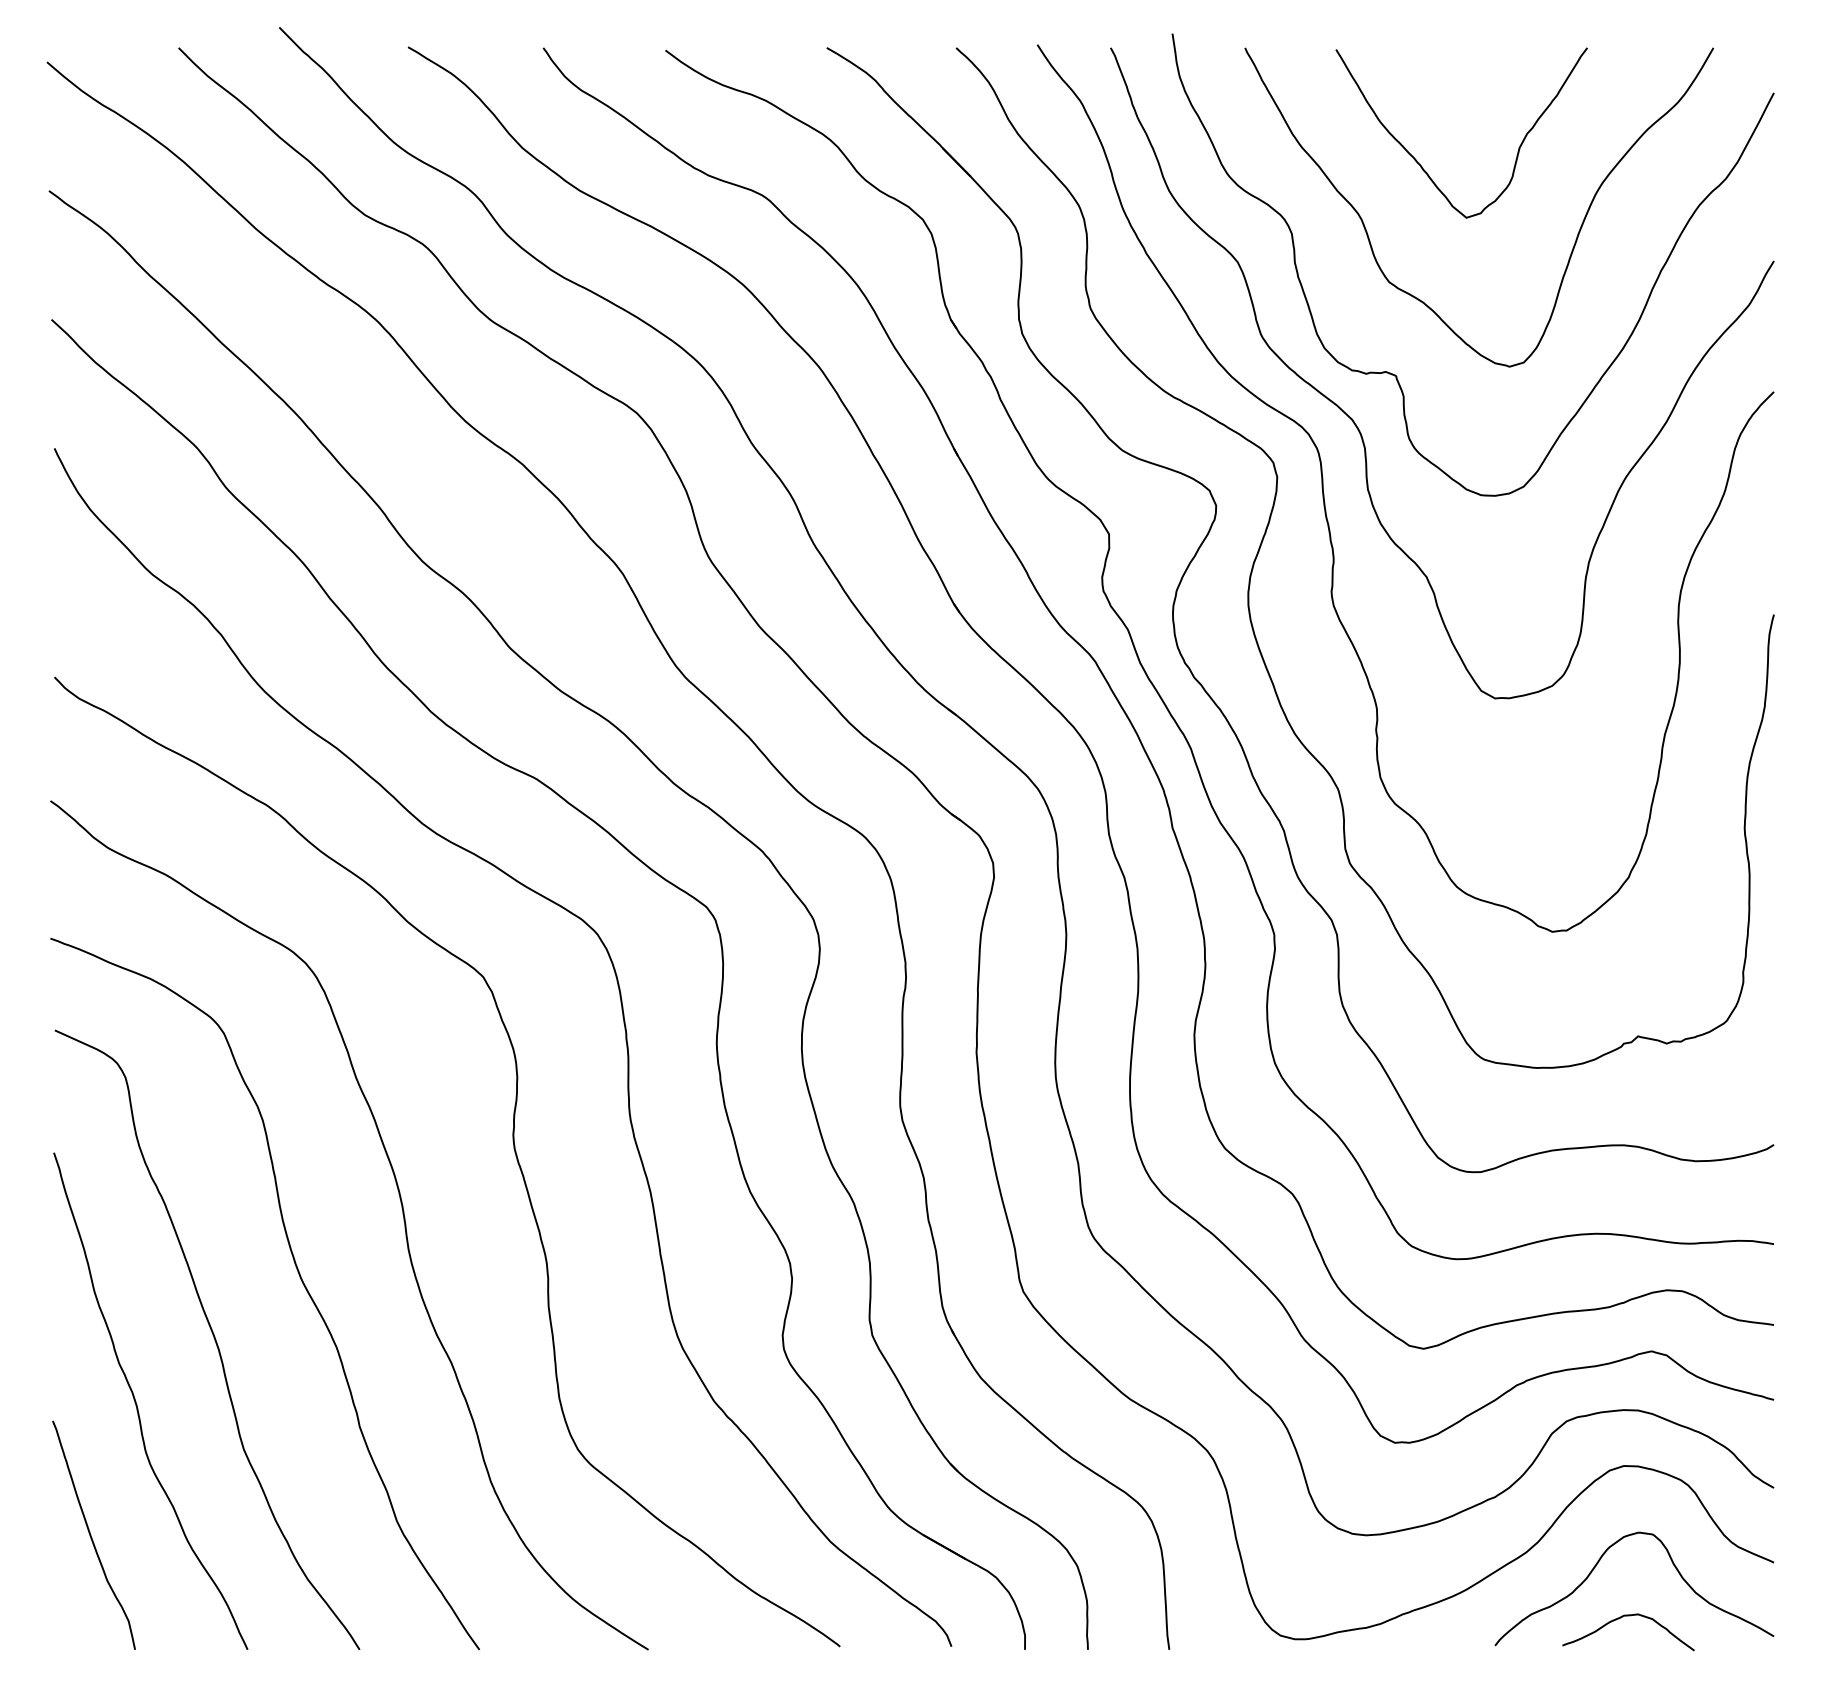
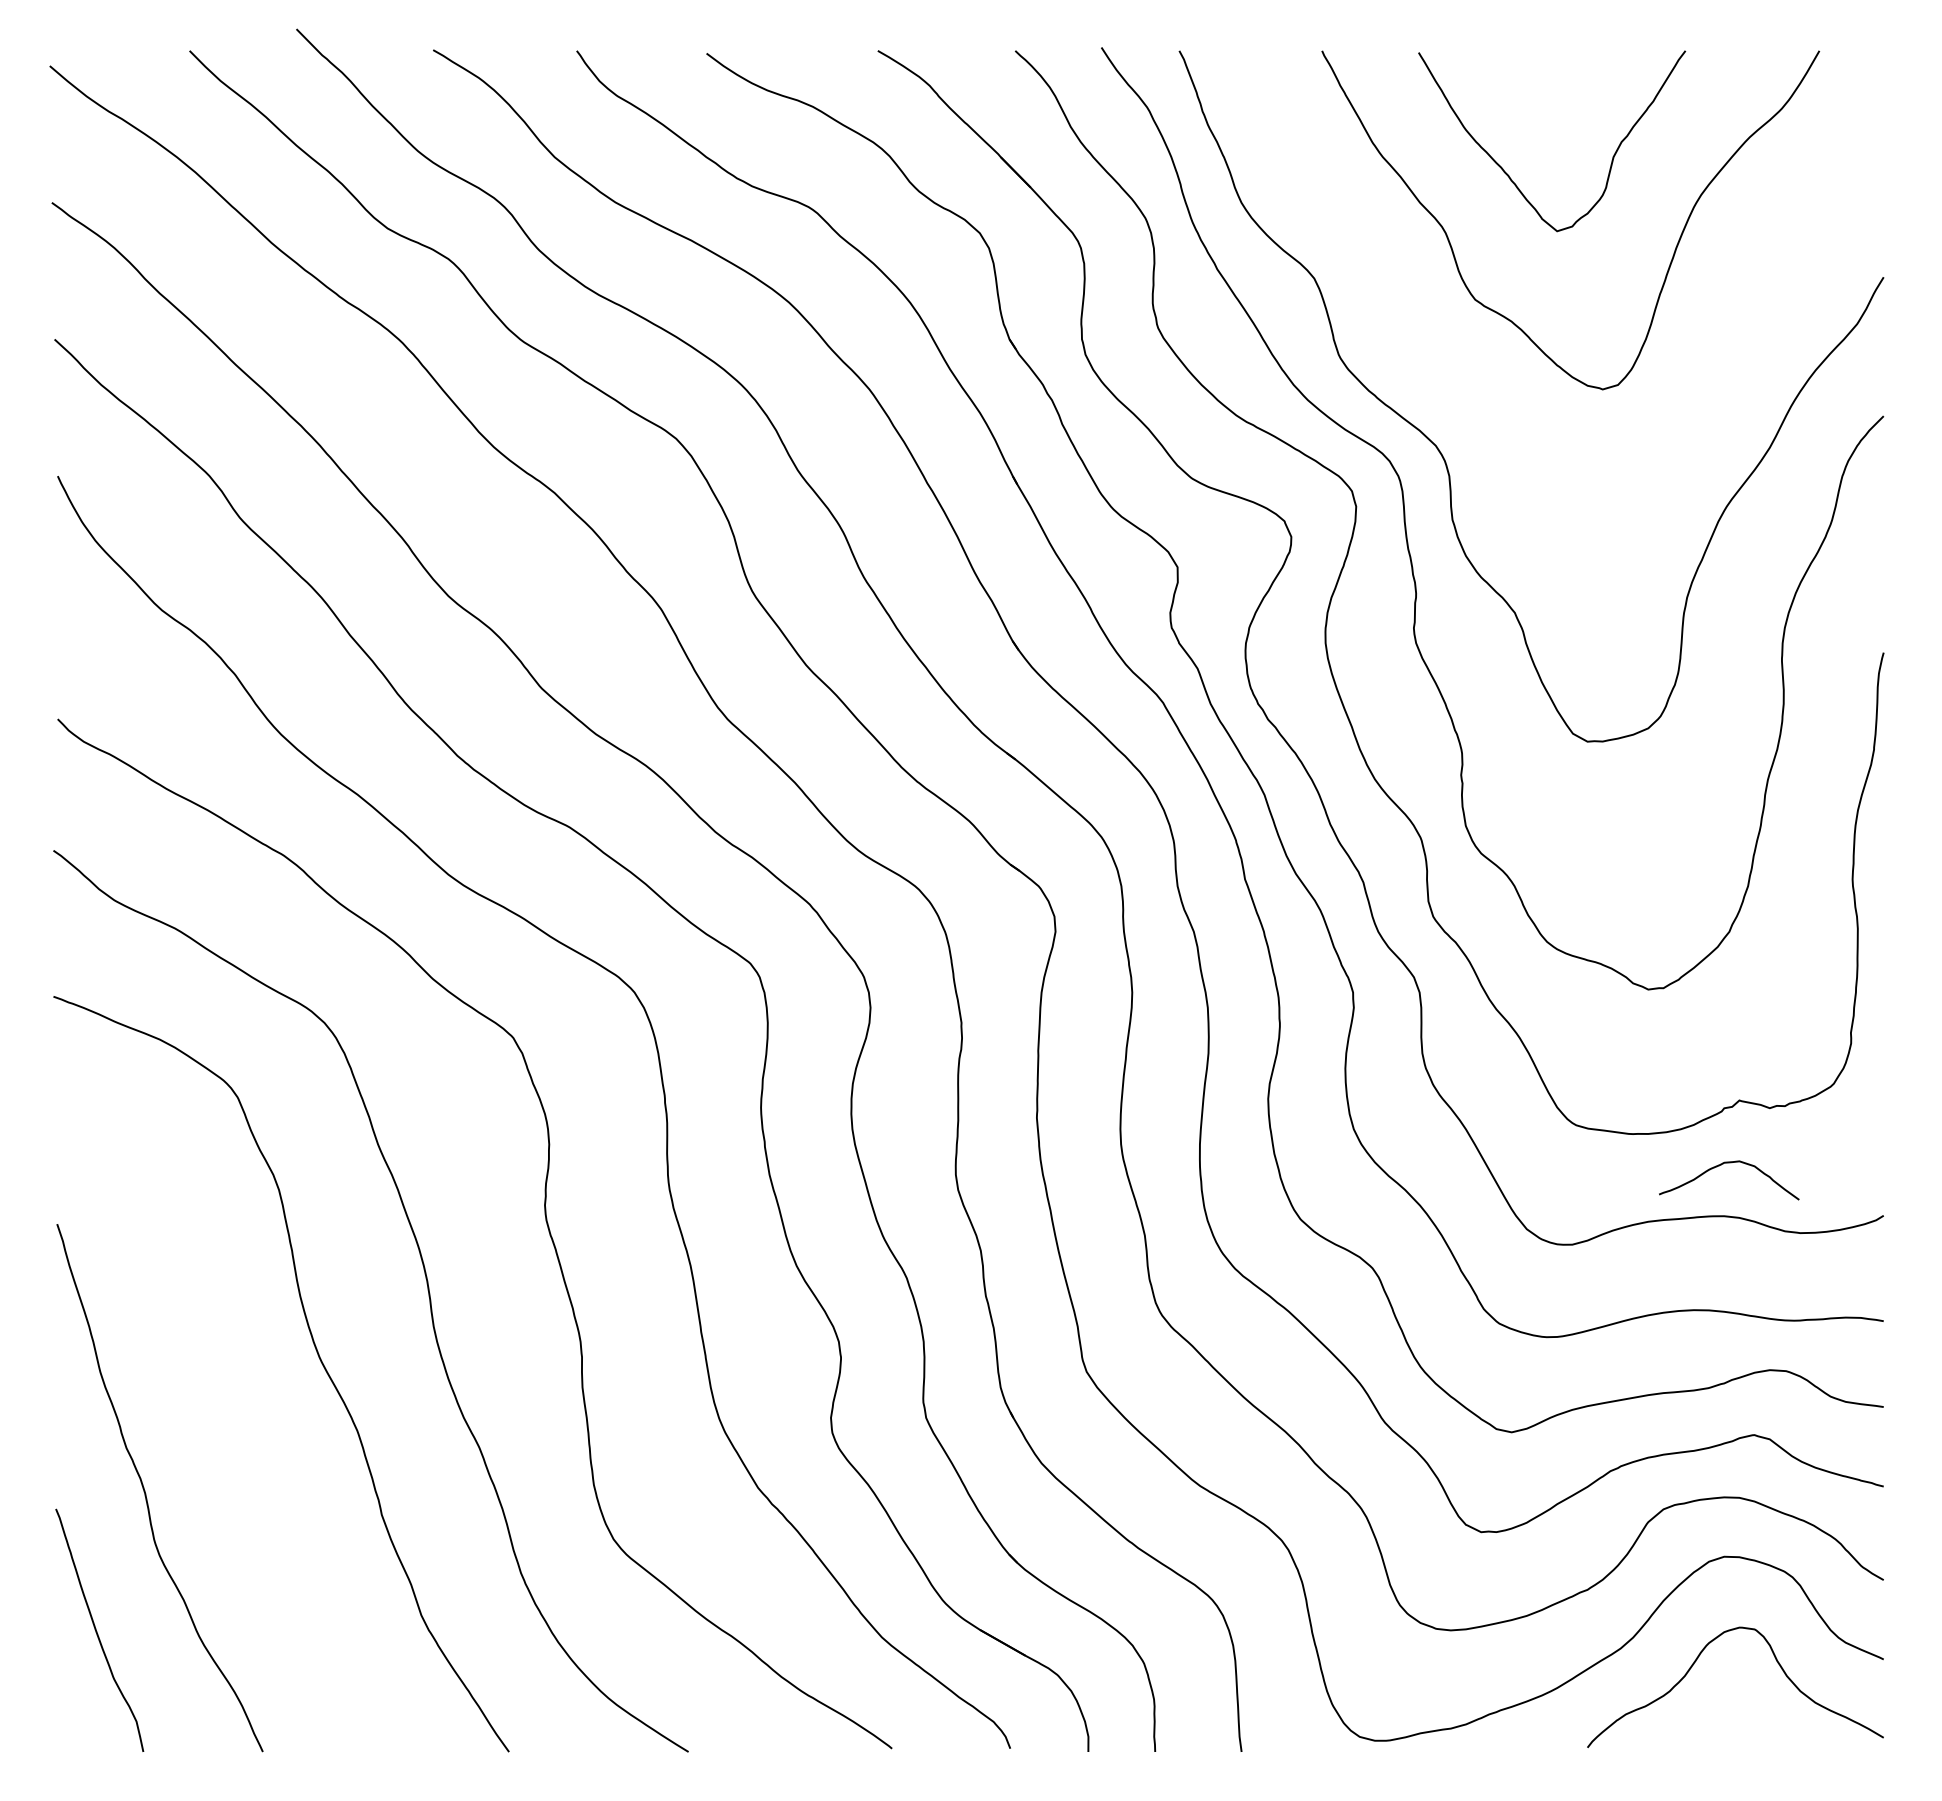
curve: (1395, 374) -> (1481, 397), removed
curve: (213, 1337) -> (226, 1420), removed
curve: (1628, 1616) -> (1729, 1163), moved

